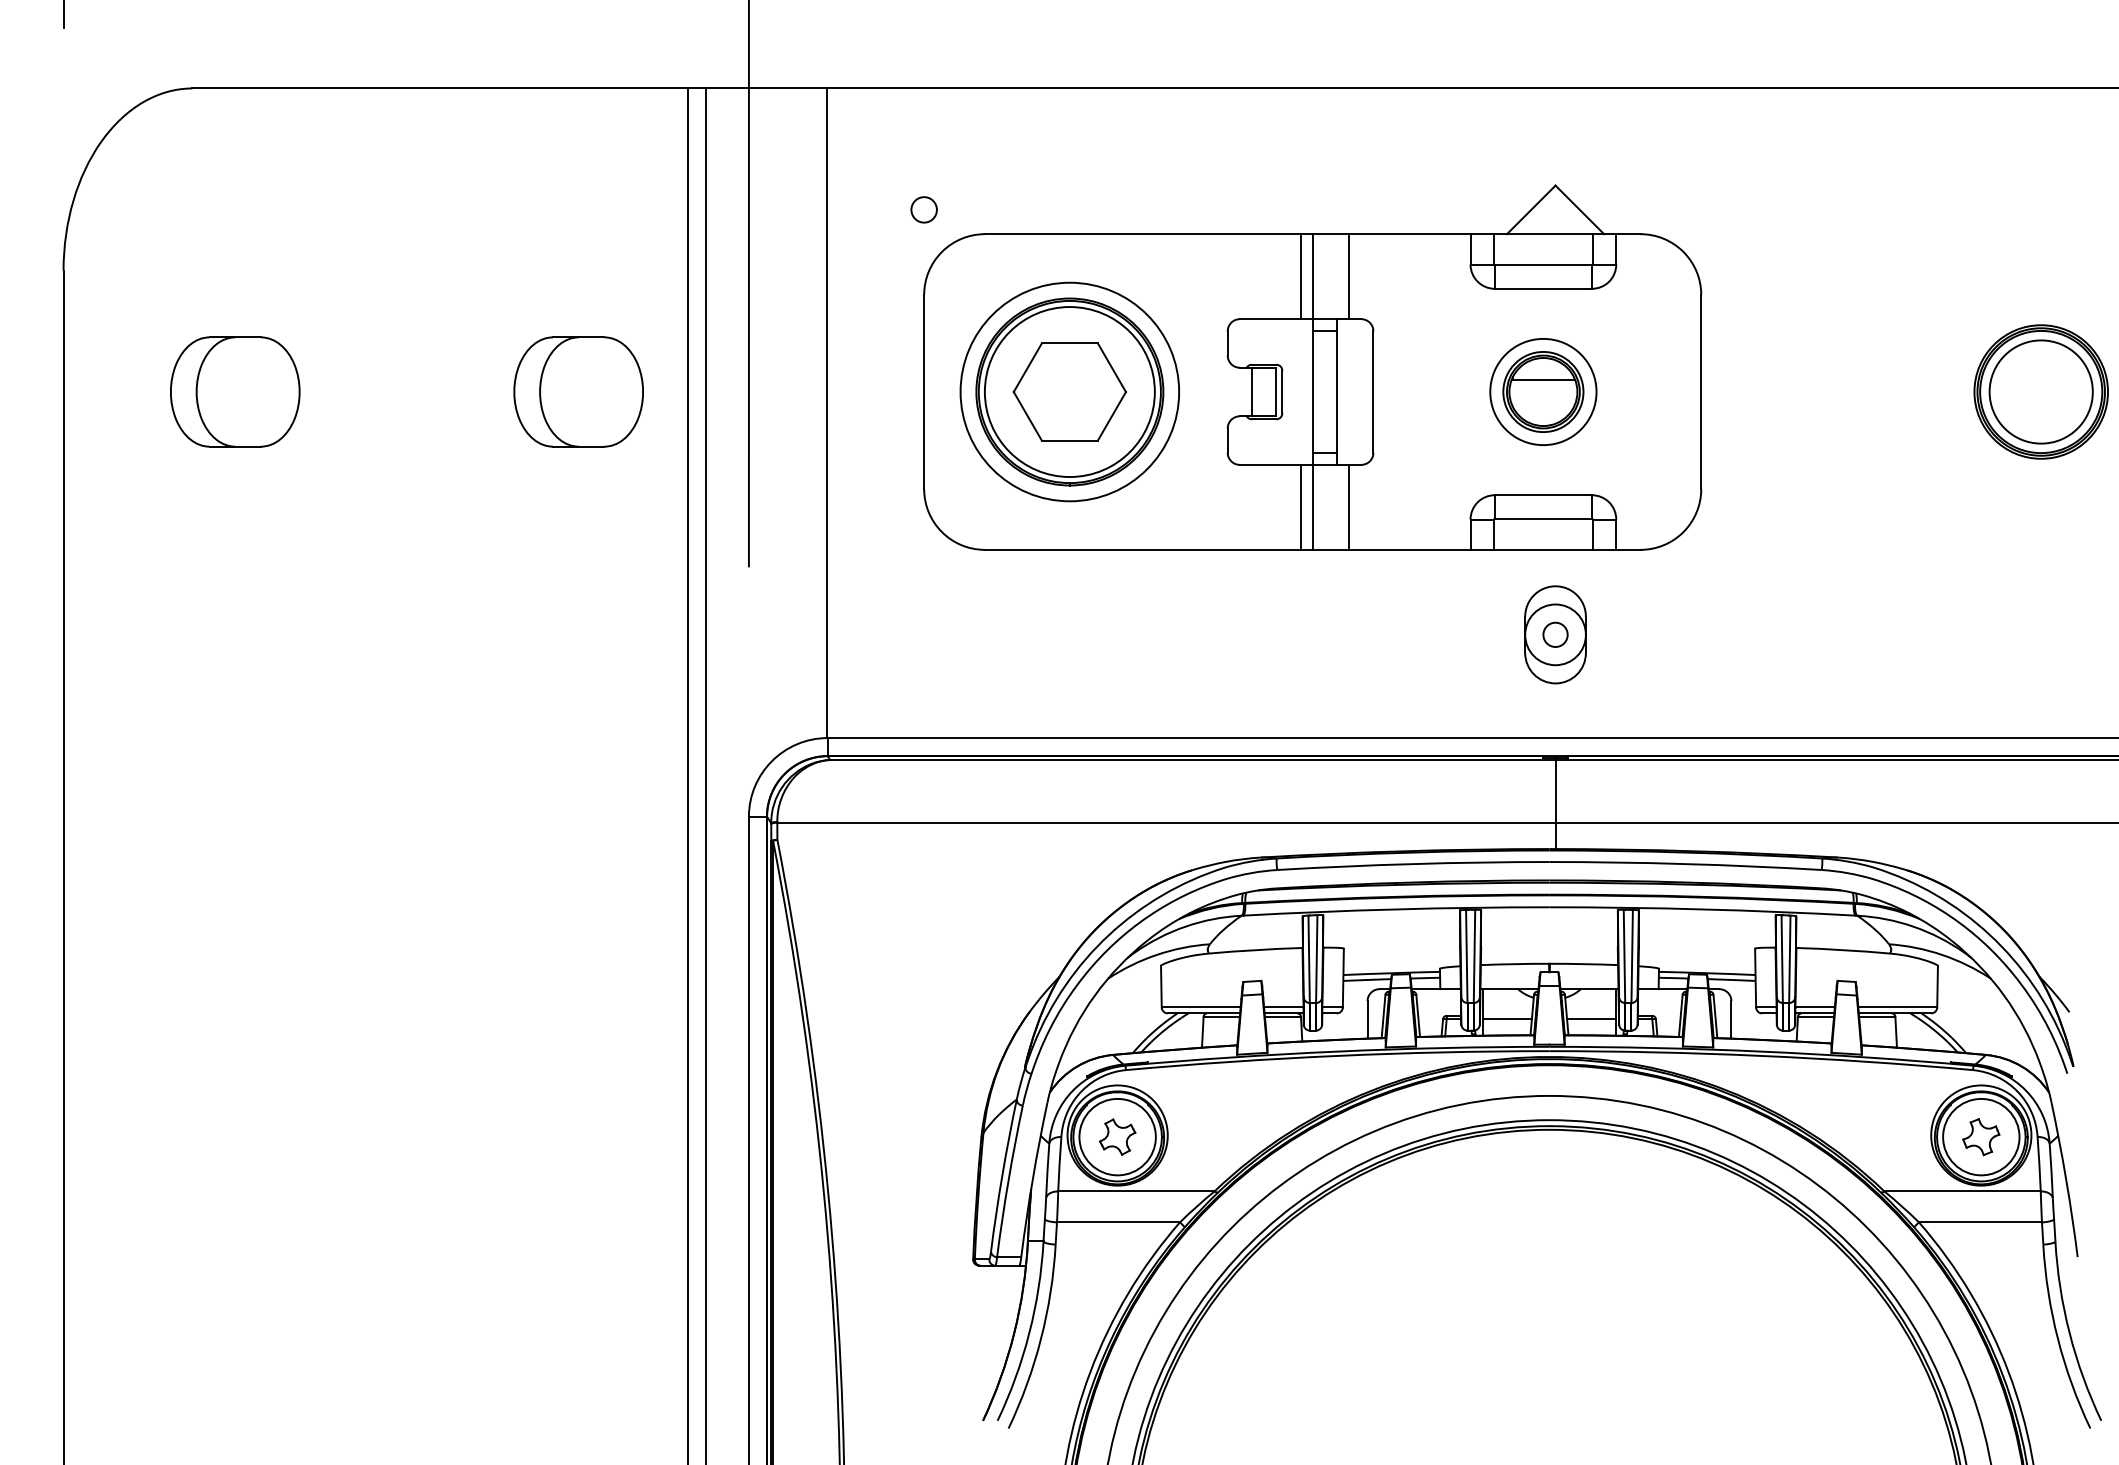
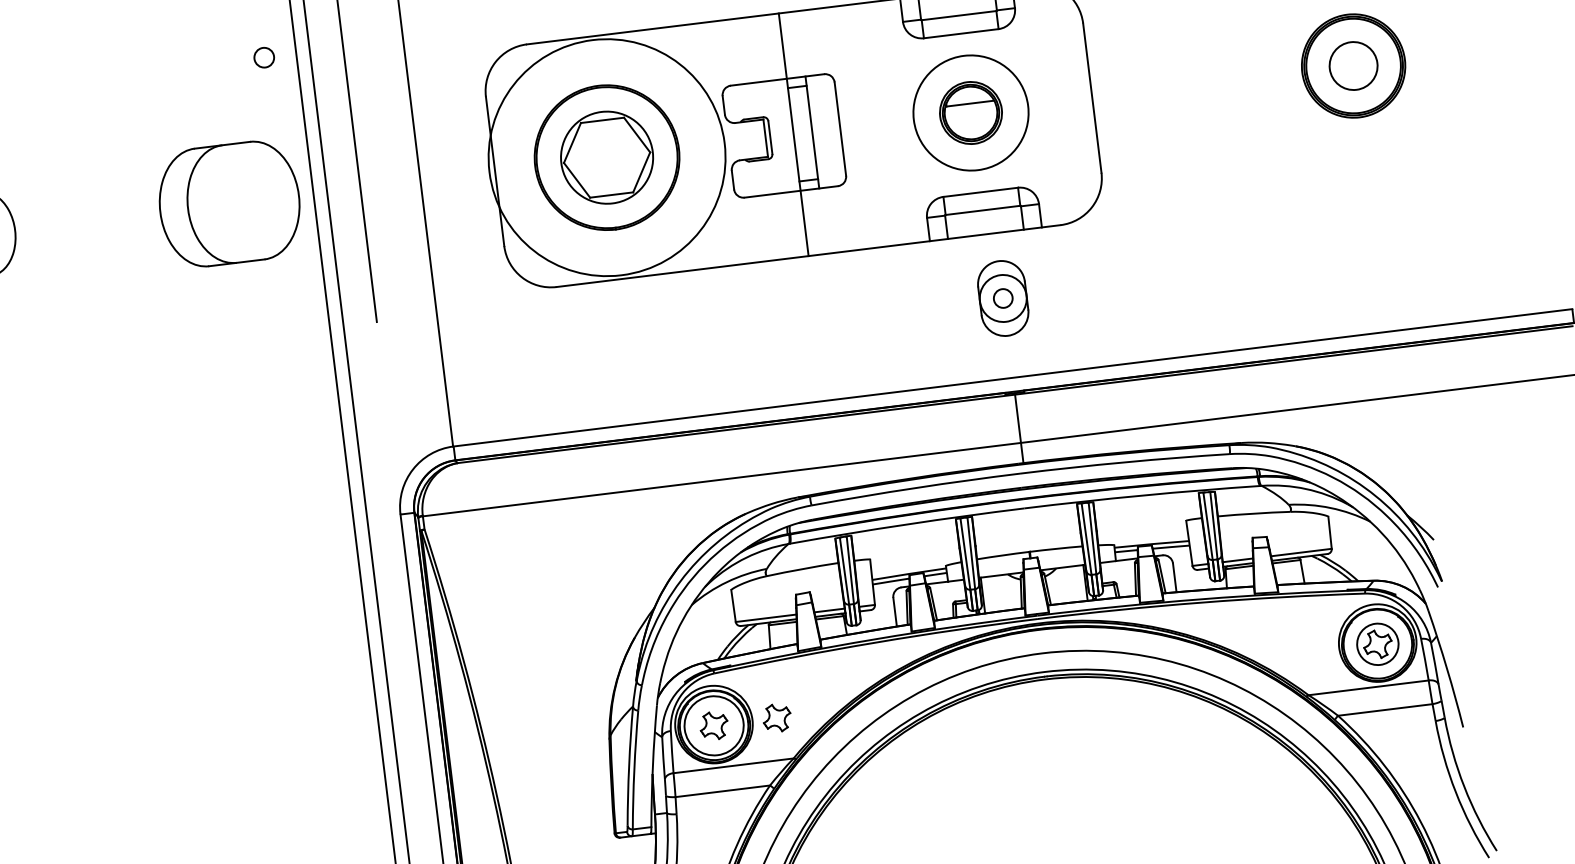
circle: (923, 209) -> (263, 57), moved
line: (1300, 276) -> (773, 47), removed
line: (1349, 276) -> (811, 42), removed
part: (578, 391) -> (229, 203), size x1.4
circle: (1069, 391) -> (606, 157), size x1.4
line: (1252, 391) -> (747, 140), removed
circle: (1543, 391) -> (971, 112), size x1.4
circle: (2040, 391) -> (1352, 65), size x0.6
circle: (1069, 392) -> (606, 158), size x0.7
line: (1300, 506) -> (795, 223), removed
line: (1349, 506) -> (832, 219), removed
line: (1506, 1019) -> (1001, 598), removed
line: (1591, 1019) -> (1067, 590), removed
part: (1199, 1136) -> (776, 717), added
circle: (1981, 1136) -> (1377, 643), size x0.7

